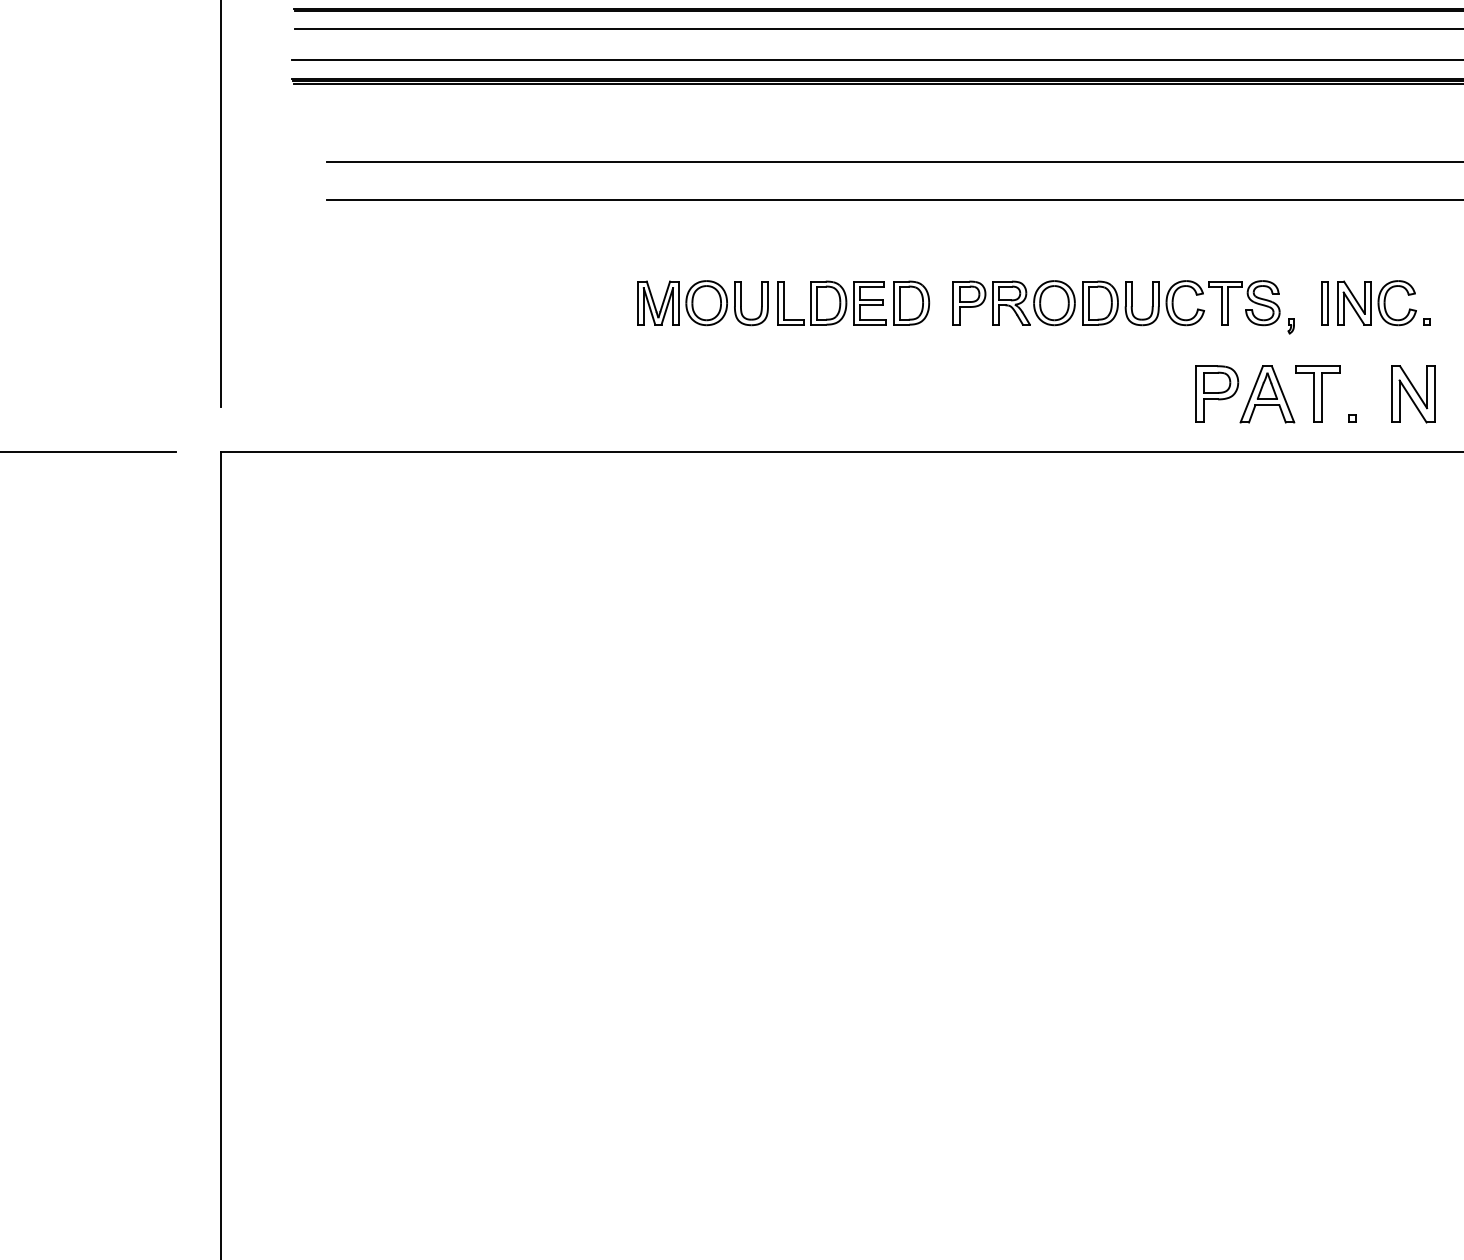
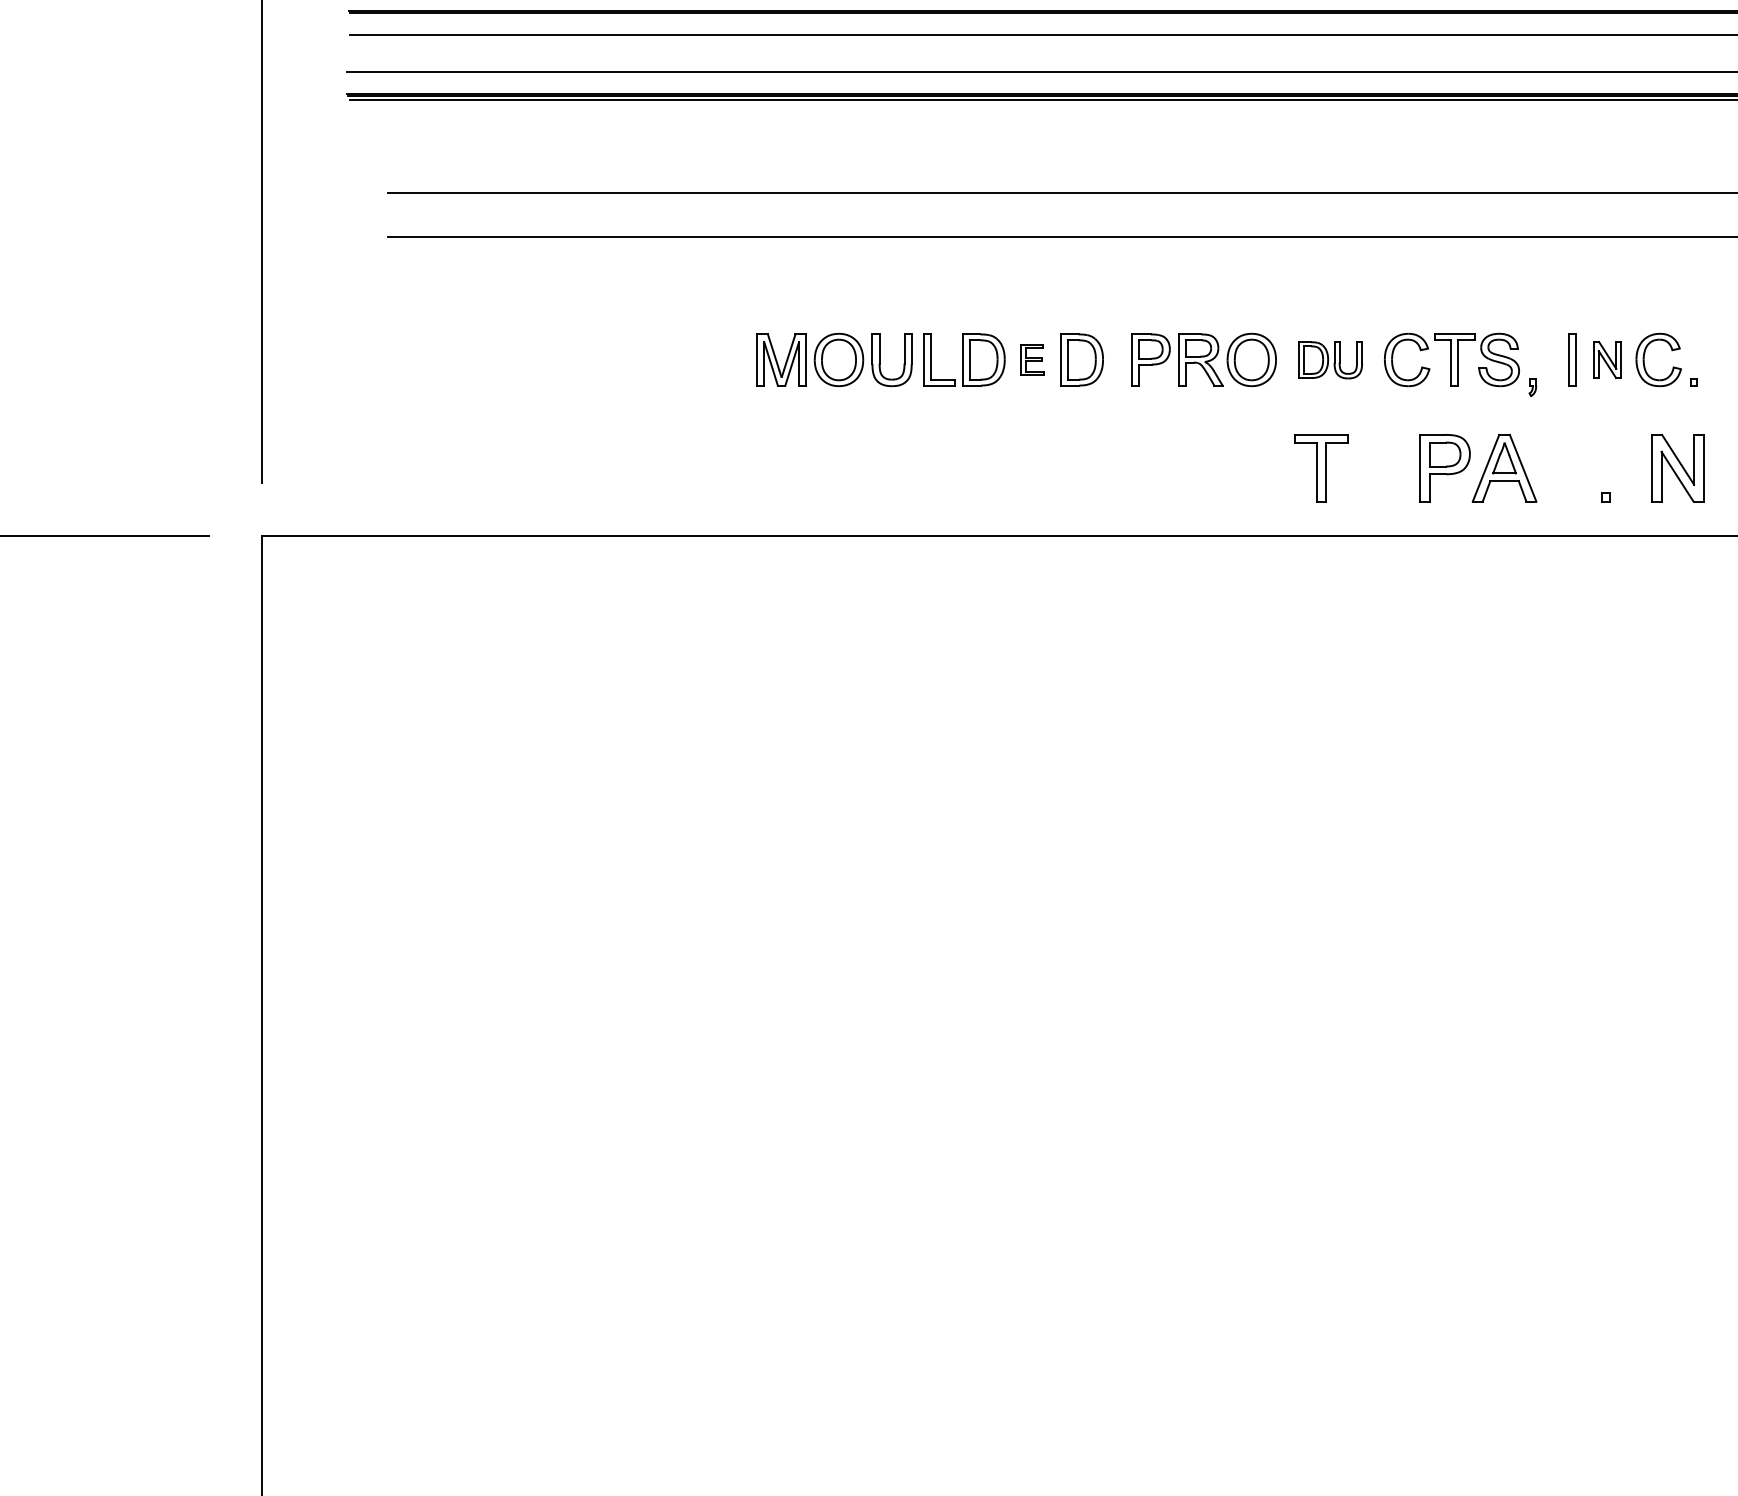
part: (869, 302) -> (1032, 359), size x0.6
part: (1354, 302) -> (1607, 359), size x0.7
part: (1120, 303) -> (1330, 360), size x0.7
part: (1317, 394) -> (1321, 468), moved

